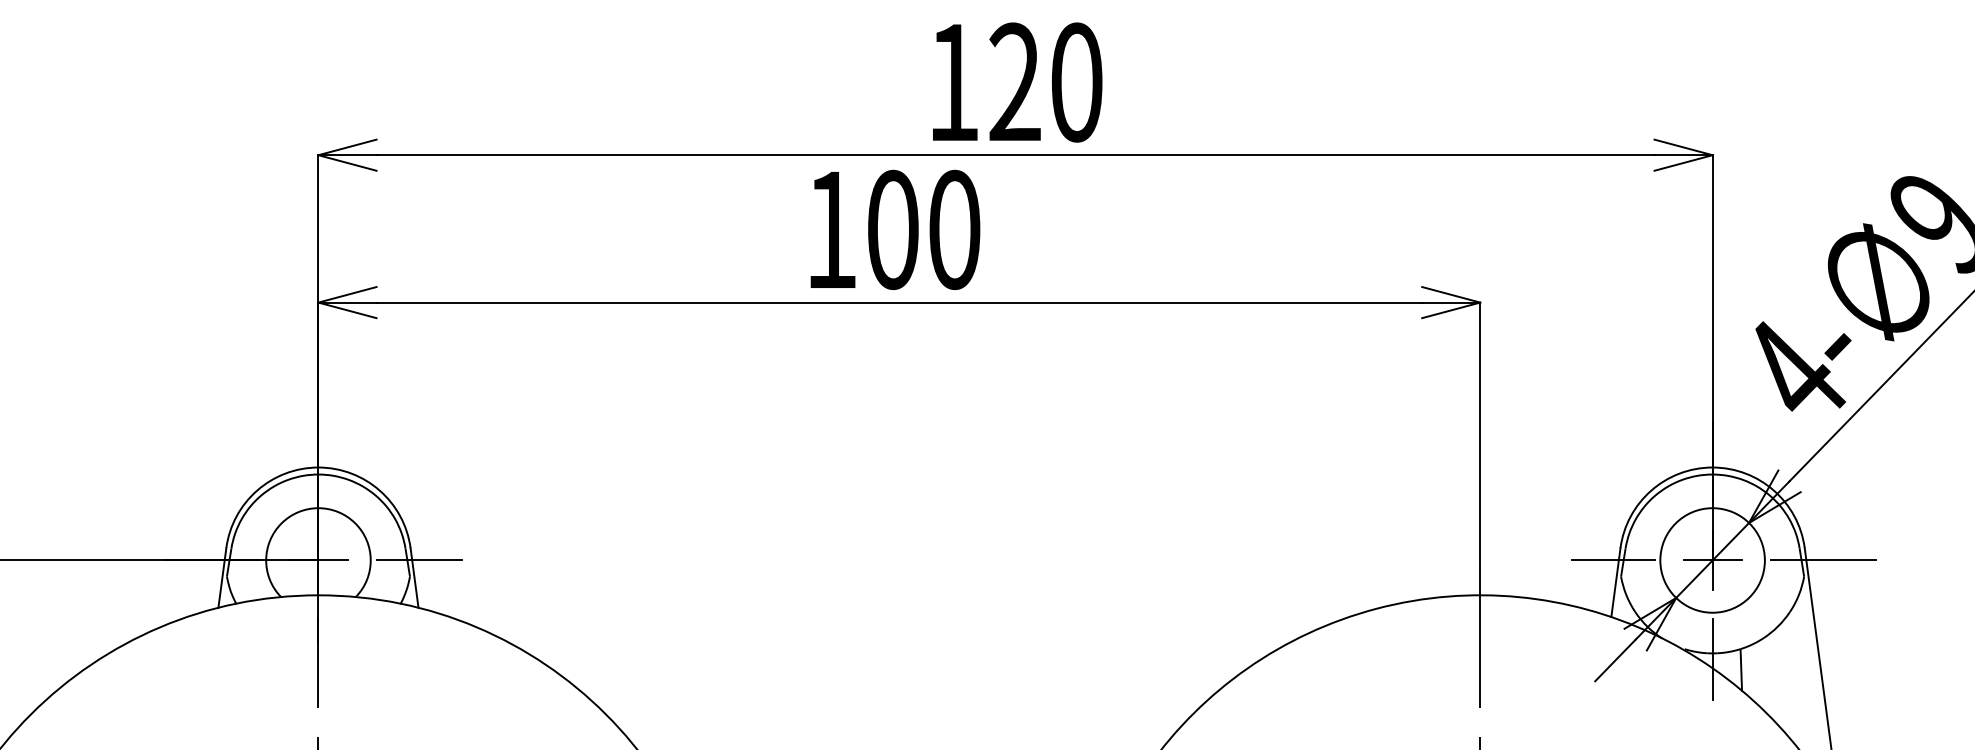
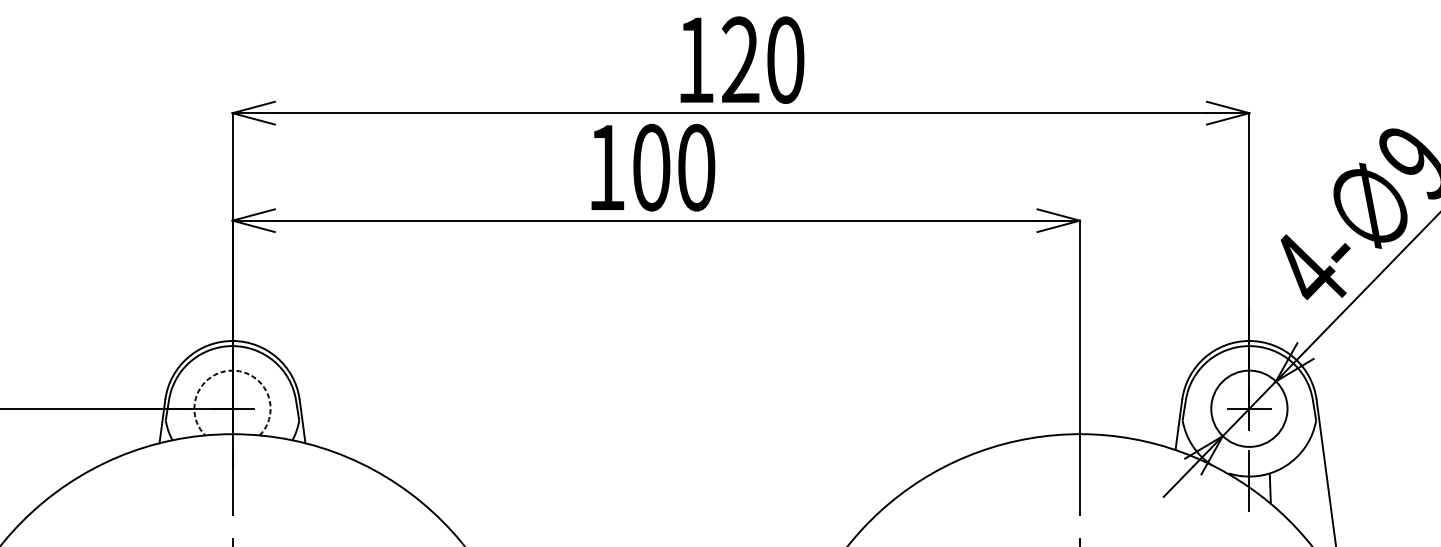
arc: (318, 508) -> (232, 370), solid -> dashed
line: (418, 560) -> (305, 408), removed
line: (1612, 560) -> (1176, 408), removed
line: (1823, 560) -> (1330, 408), removed

